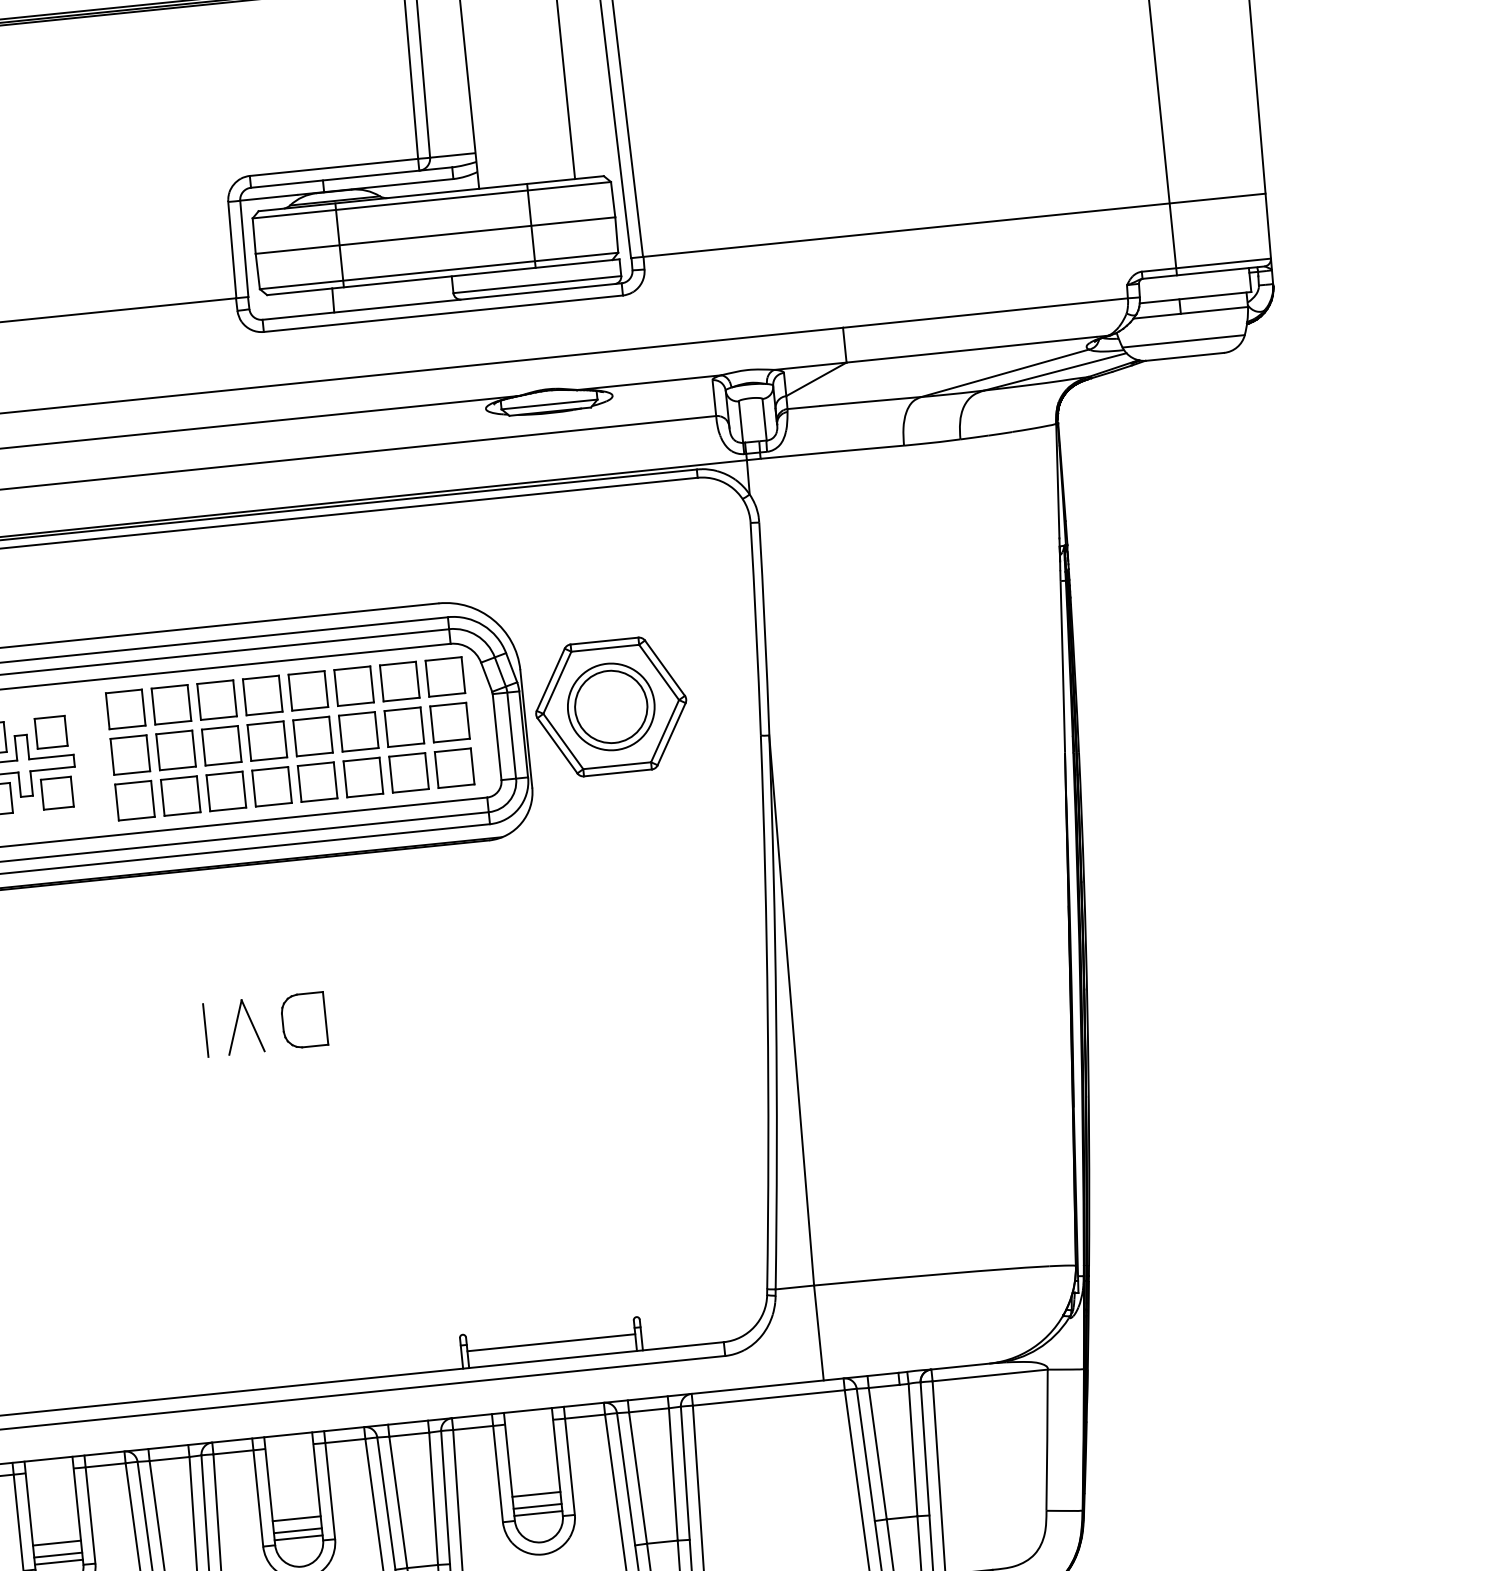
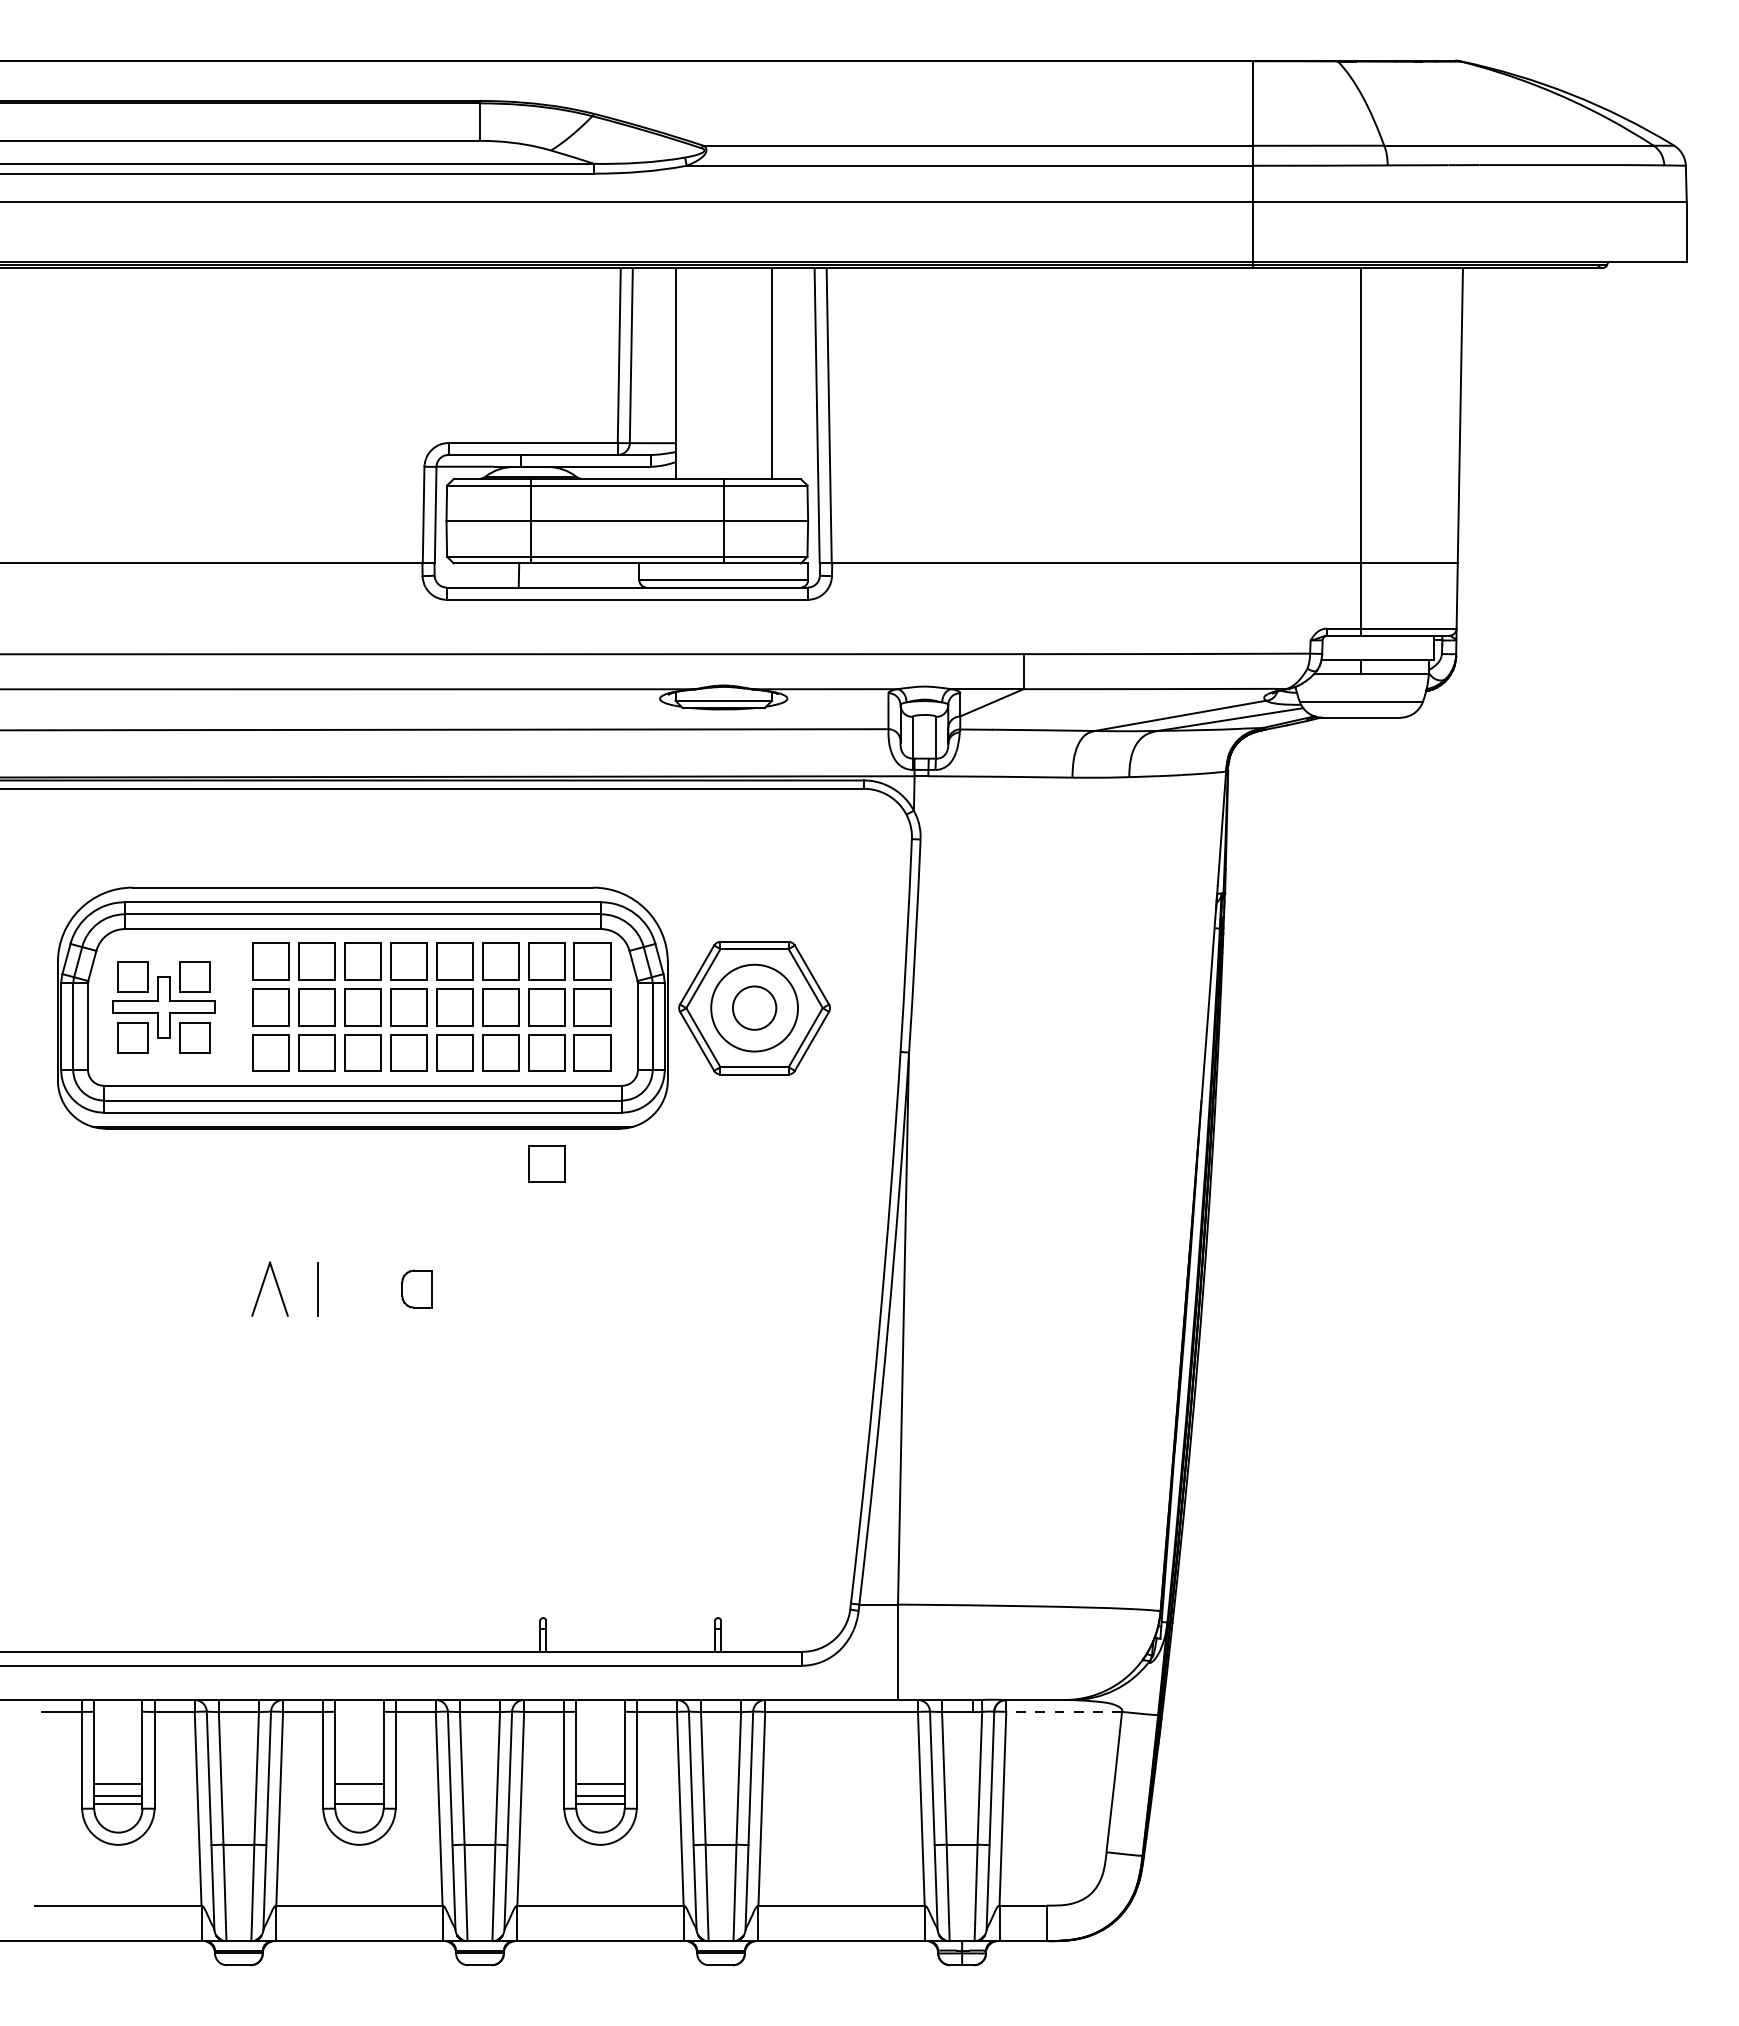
circle: (611, 707) -> (754, 1008), size x0.6
part: (420, 882) -> (546, 1163), added
part: (303, 1019) -> (416, 1288), size x0.7
part: (237, 1023) -> (263, 1285), moved
line: (551, 1342) -> (630, 1634), removed
line: (990, 1375) -> (1064, 1711), solid -> dashed
line: (298, 1530) -> (359, 1796), removed

